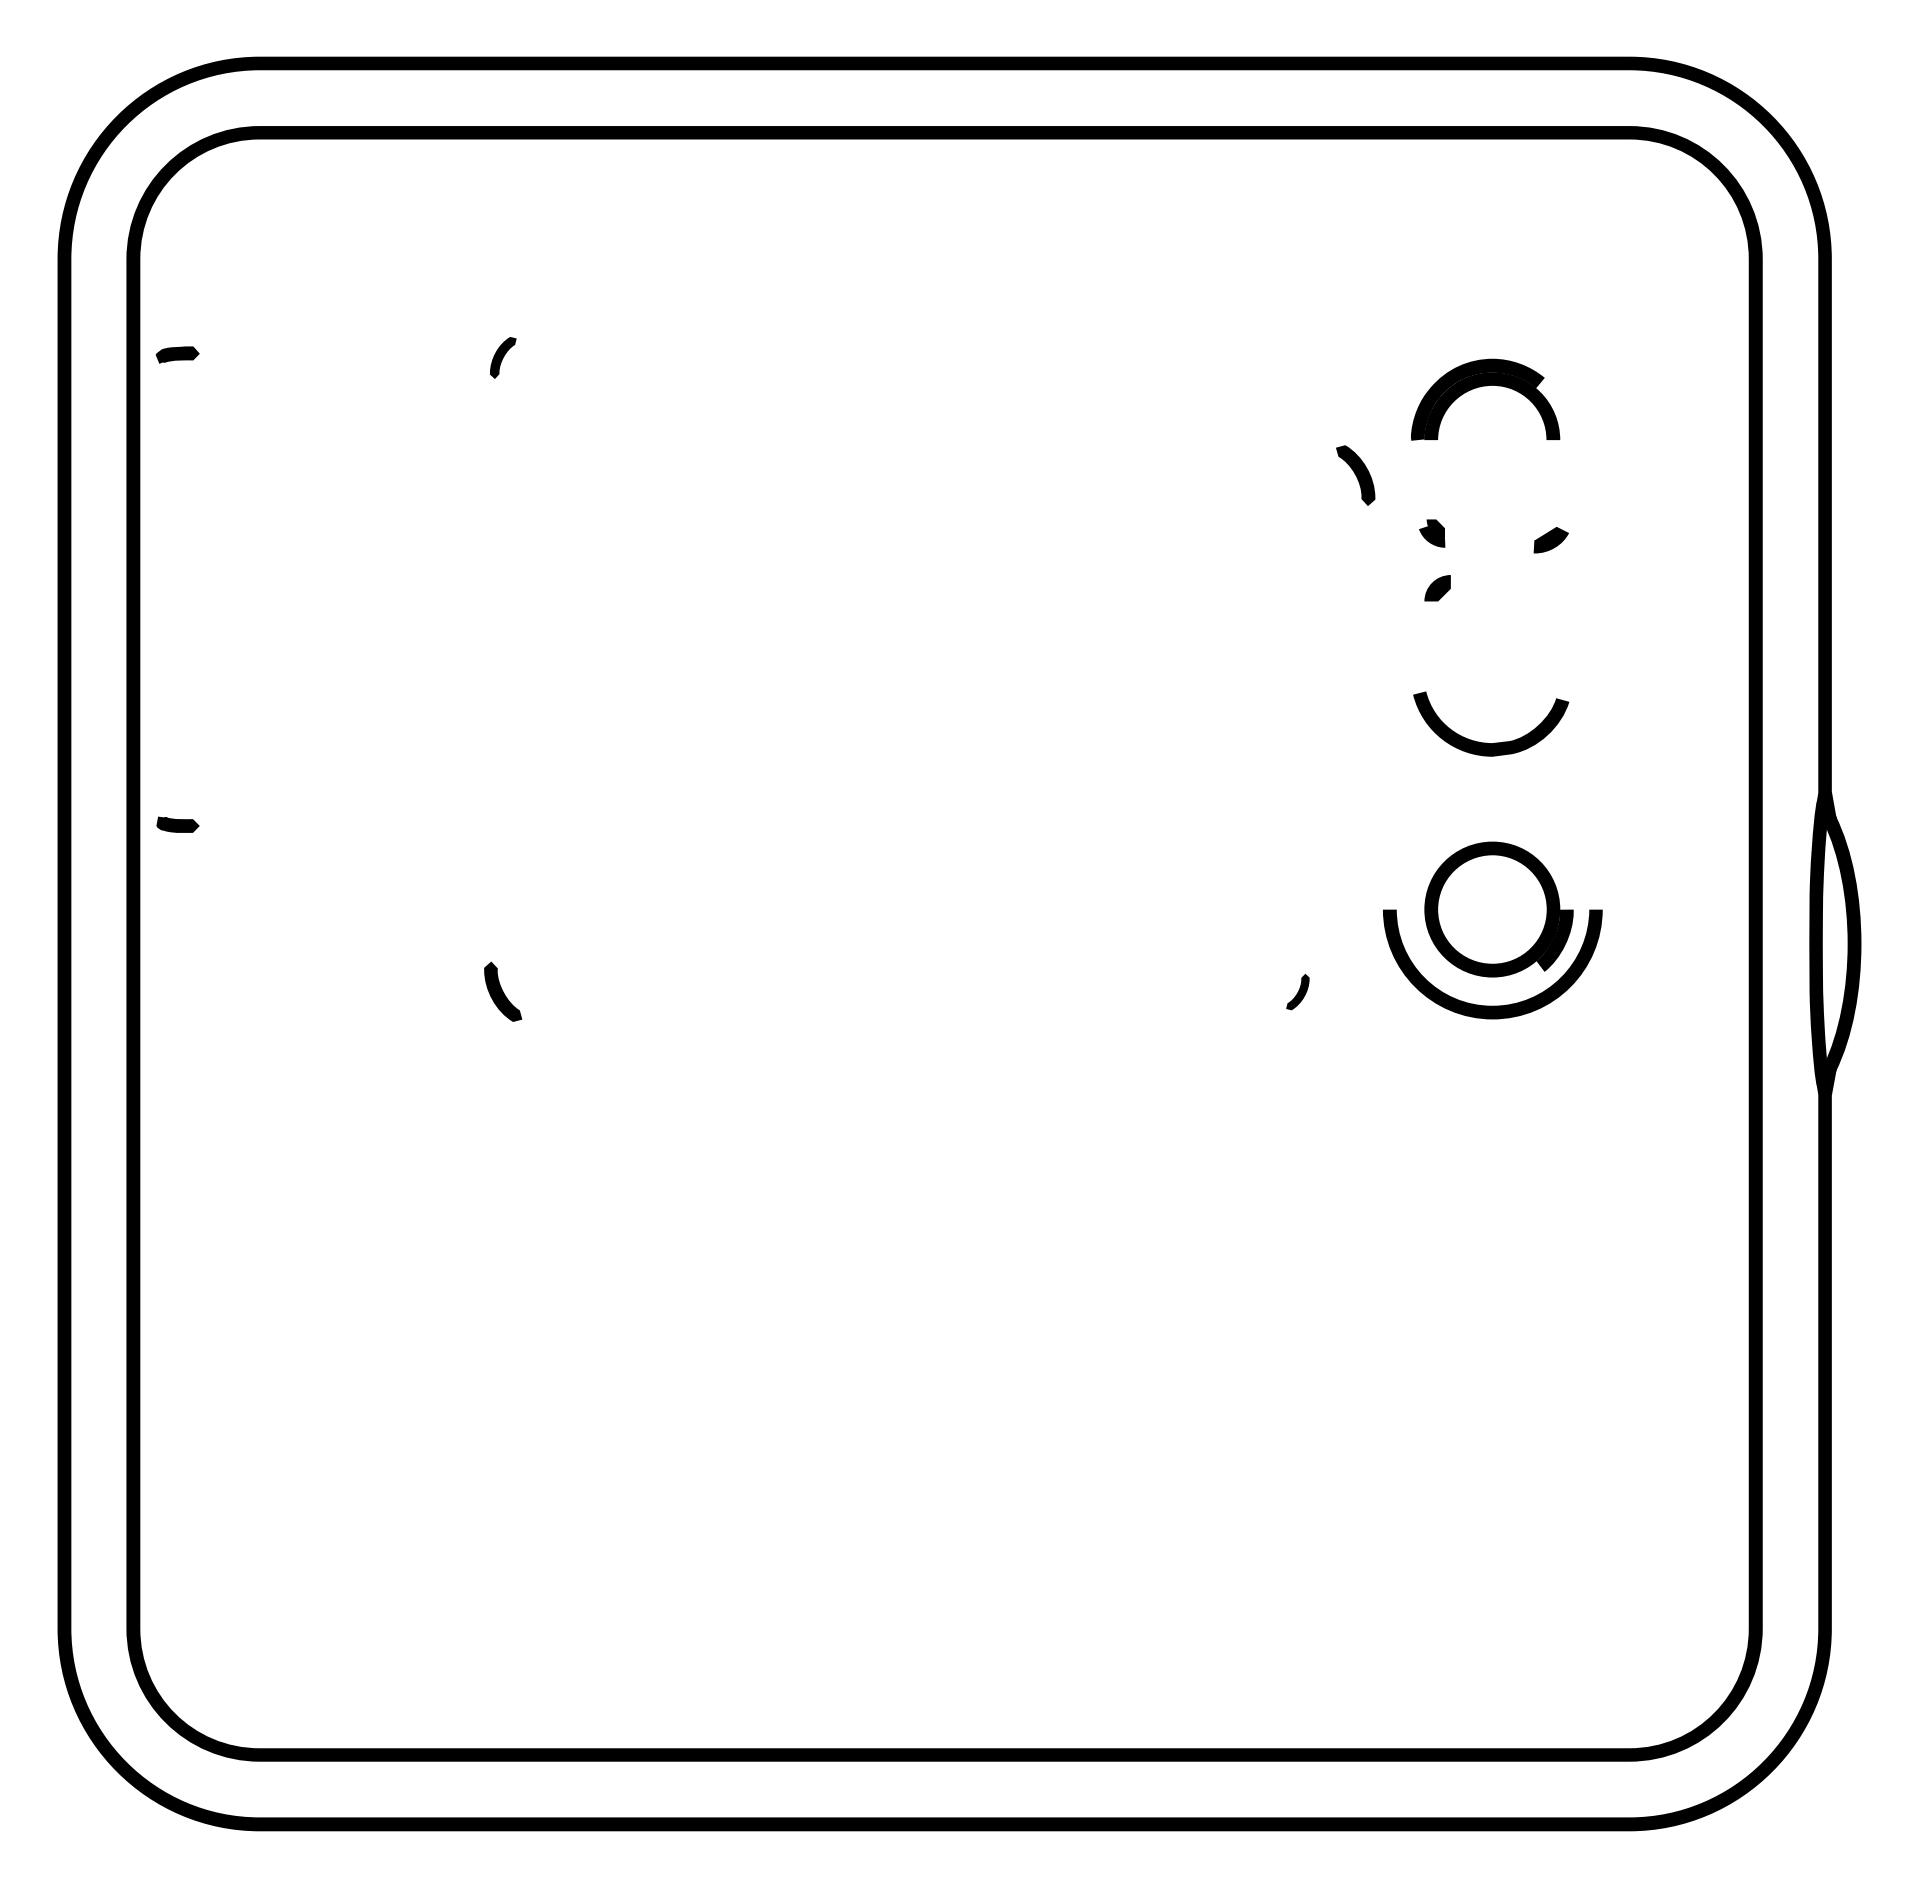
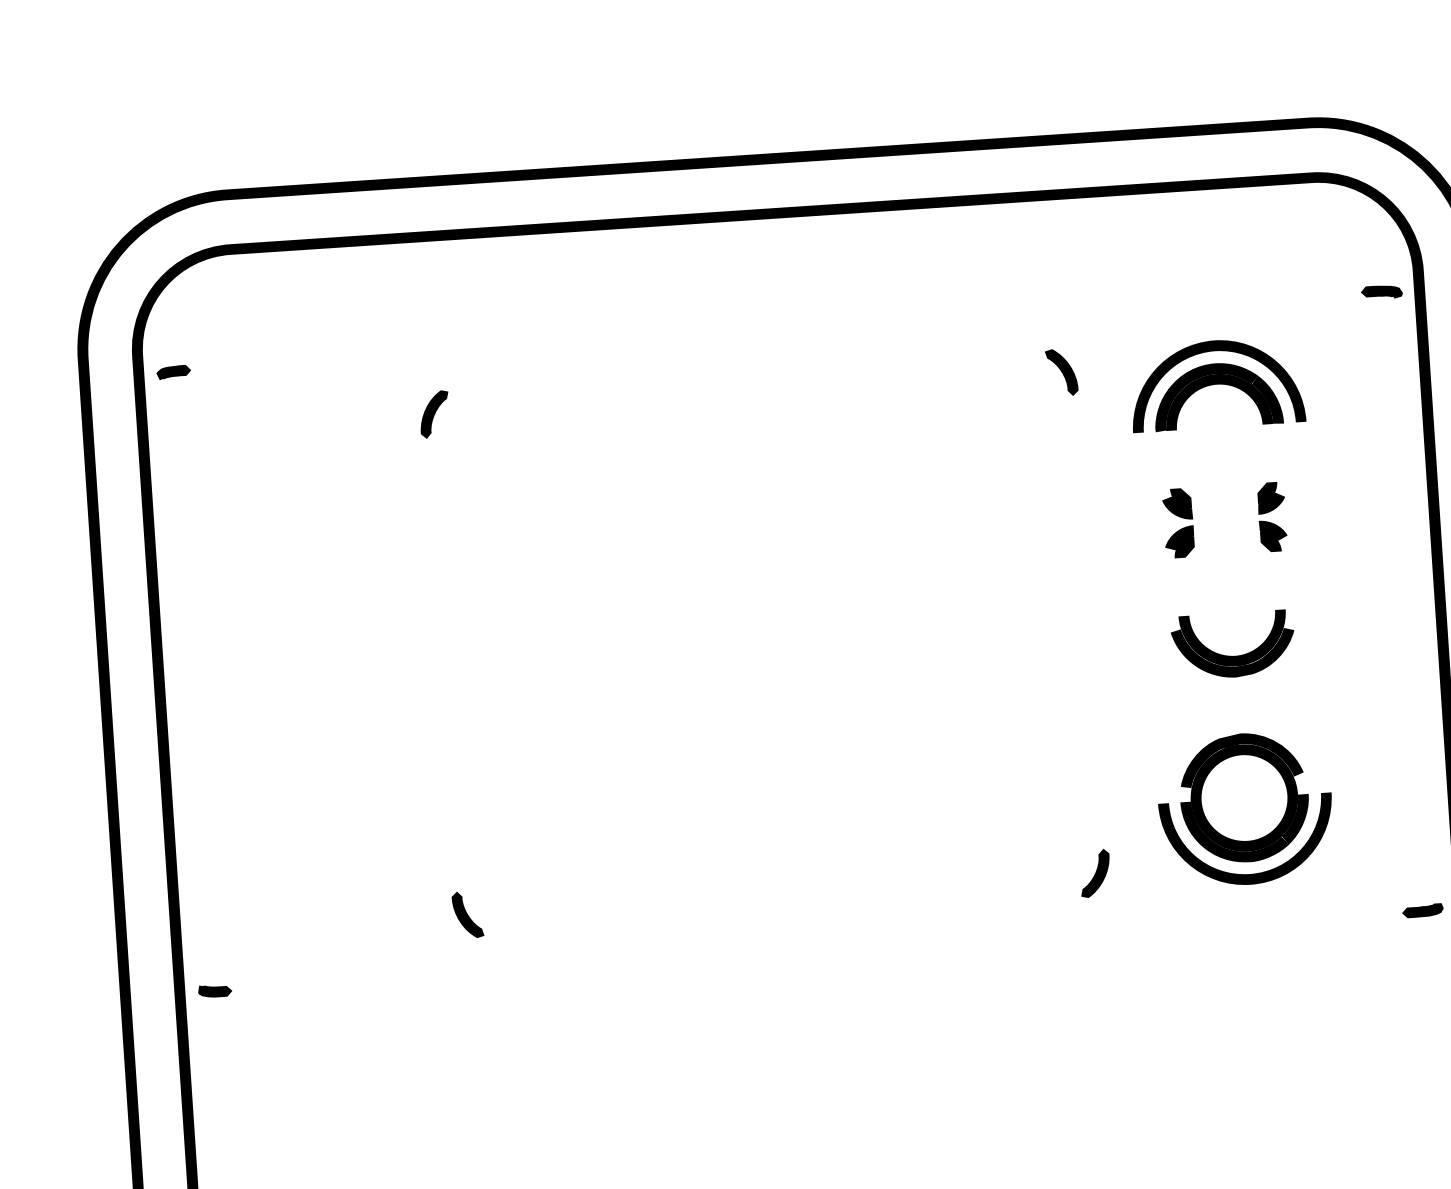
part: (1707, 283) -> (1381, 292), added
part: (177, 354) -> (173, 372), moved
part: (503, 357) -> (434, 414), size x1.43
fill: (1492, 384) -> (1217, 383), added
fill: (1554, 408) -> (1267, 399), added
part: (1355, 475) -> (1061, 372), moved
fill: (1547, 526) -> (1267, 492), added
part: (1431, 533) -> (1176, 504), size x1.43
fill: (1432, 576) -> (1179, 538), added
part: (1550, 581) -> (1273, 536), added
fill: (1492, 708) -> (1234, 639), added
part: (177, 824) -> (214, 990), moved
fill: (1491, 859) -> (1241, 758), added
fill: (1478, 950) -> (1235, 831), added
part: (1297, 991) -> (1094, 872), size x1.67
fill: (1707, 1066) -> (1422, 910), added

